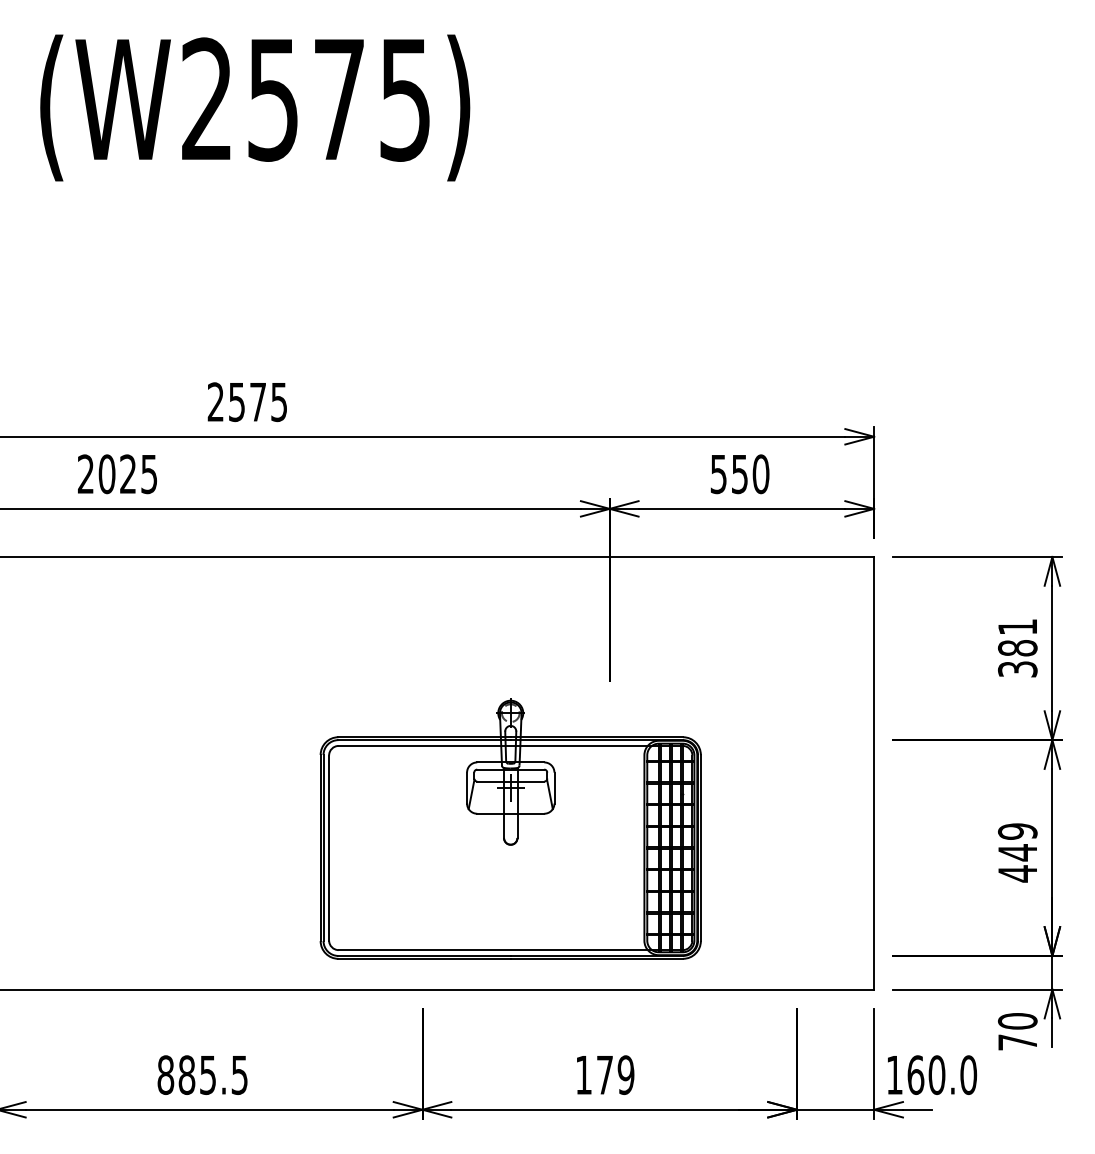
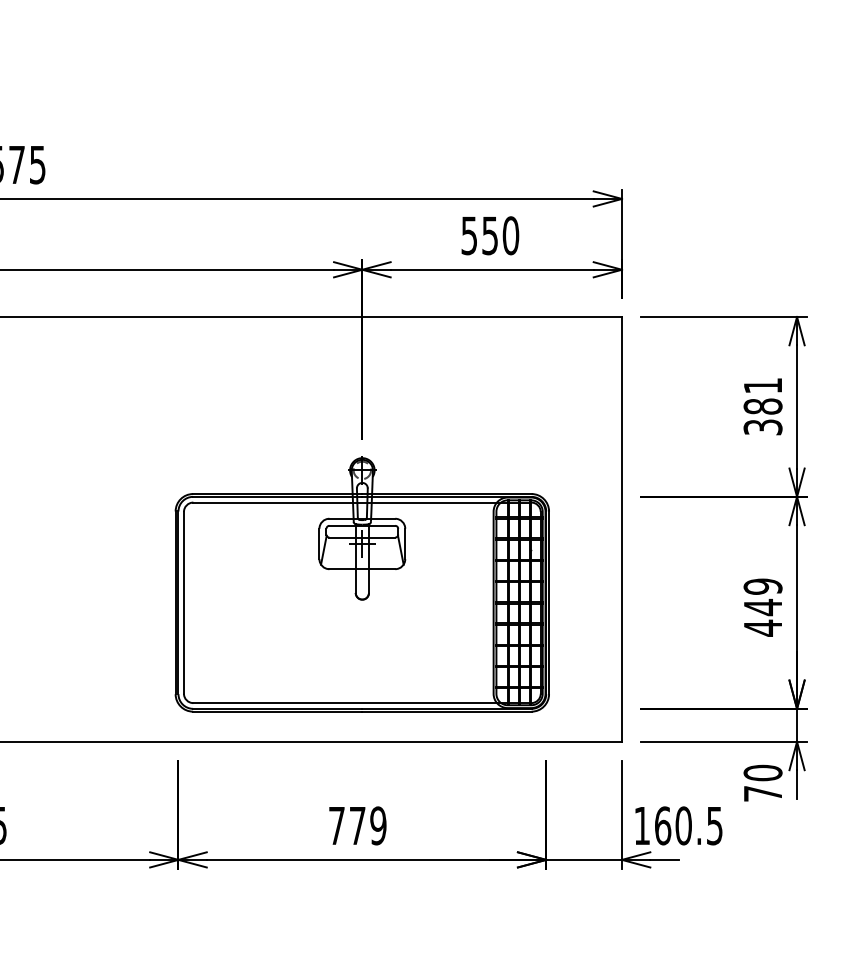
part: (510, 828) -> (362, 583), moved
text: (583, 1075) -> (336, 826), 179 -> 779
text: (968, 1075) -> (714, 826), 160.0 -> 160.5

